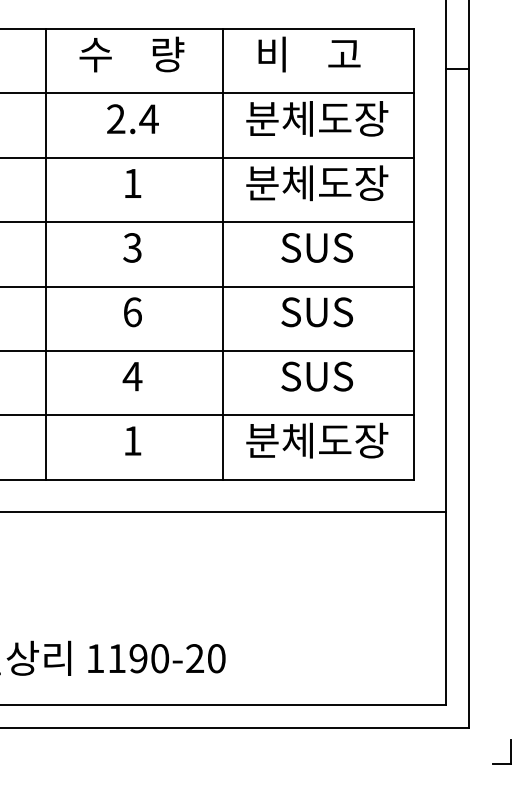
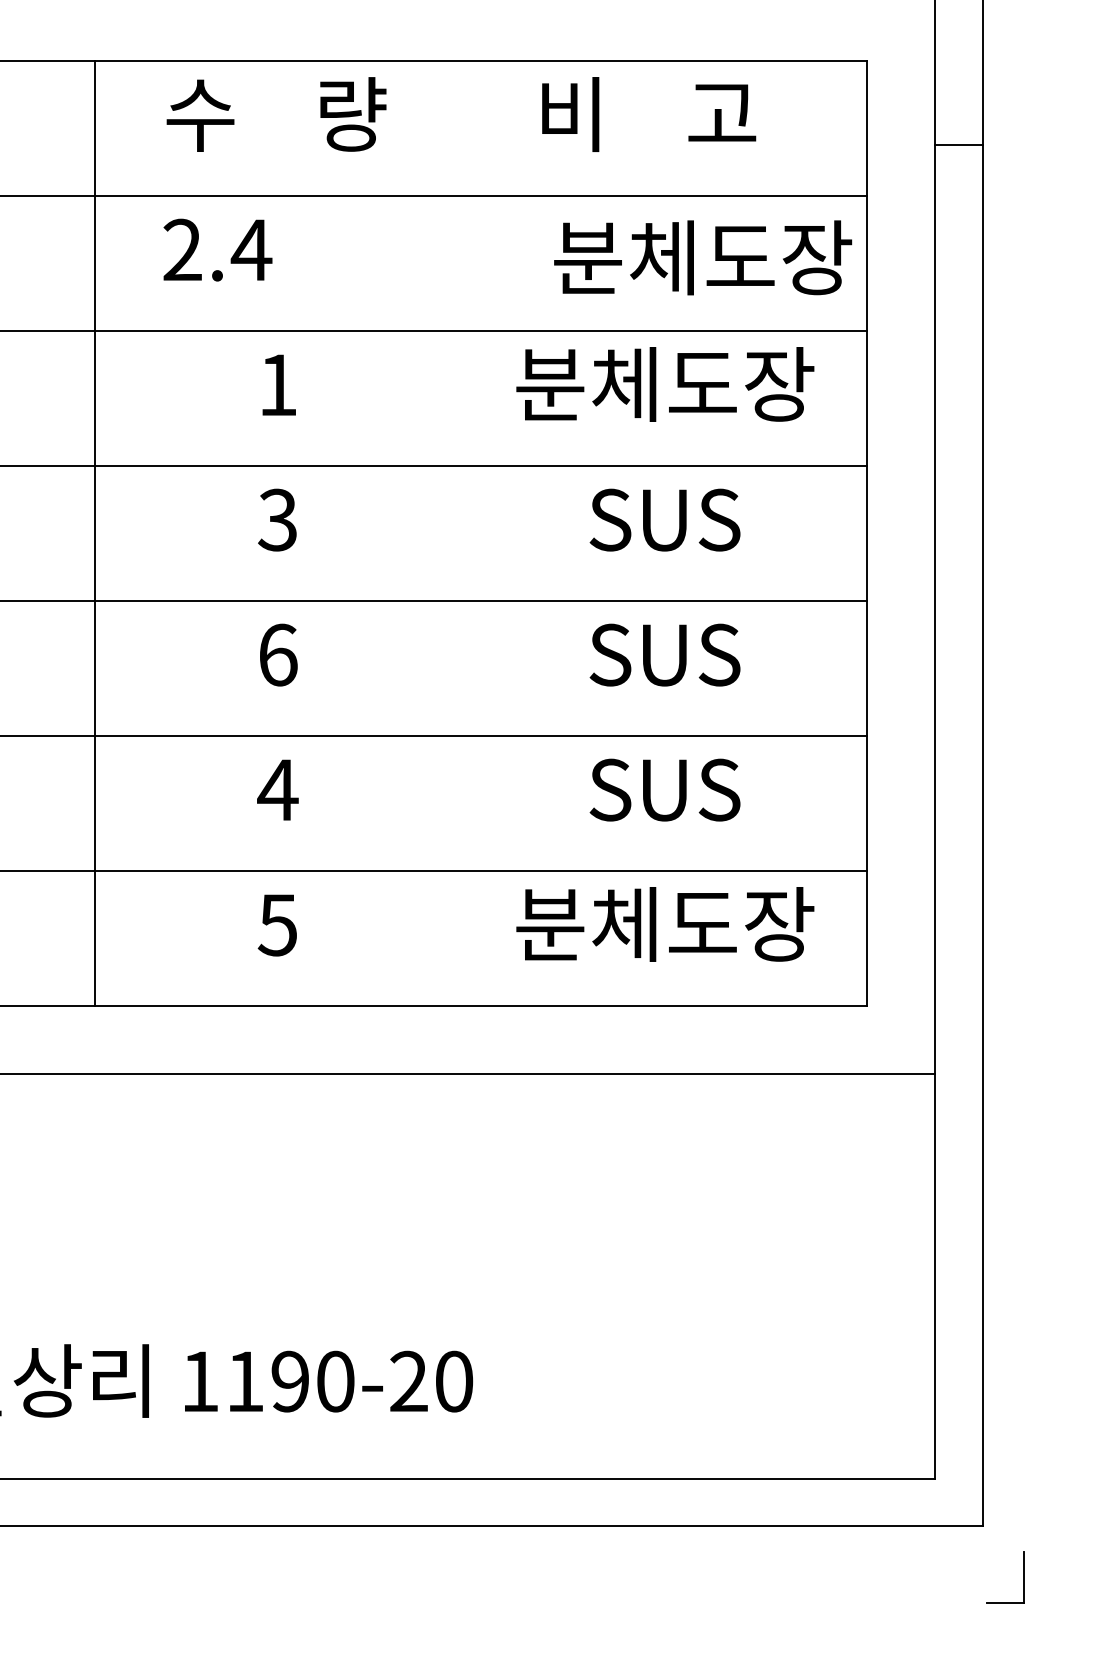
text: (317, 118) -> (703, 257), moved
text: (132, 119) -> (216, 250), moved
line: (222, 254) -> (466, 533), removed
text: (132, 440) -> (277, 924), 1 -> 5
part: (510, 751) -> (1022, 1576), moved

